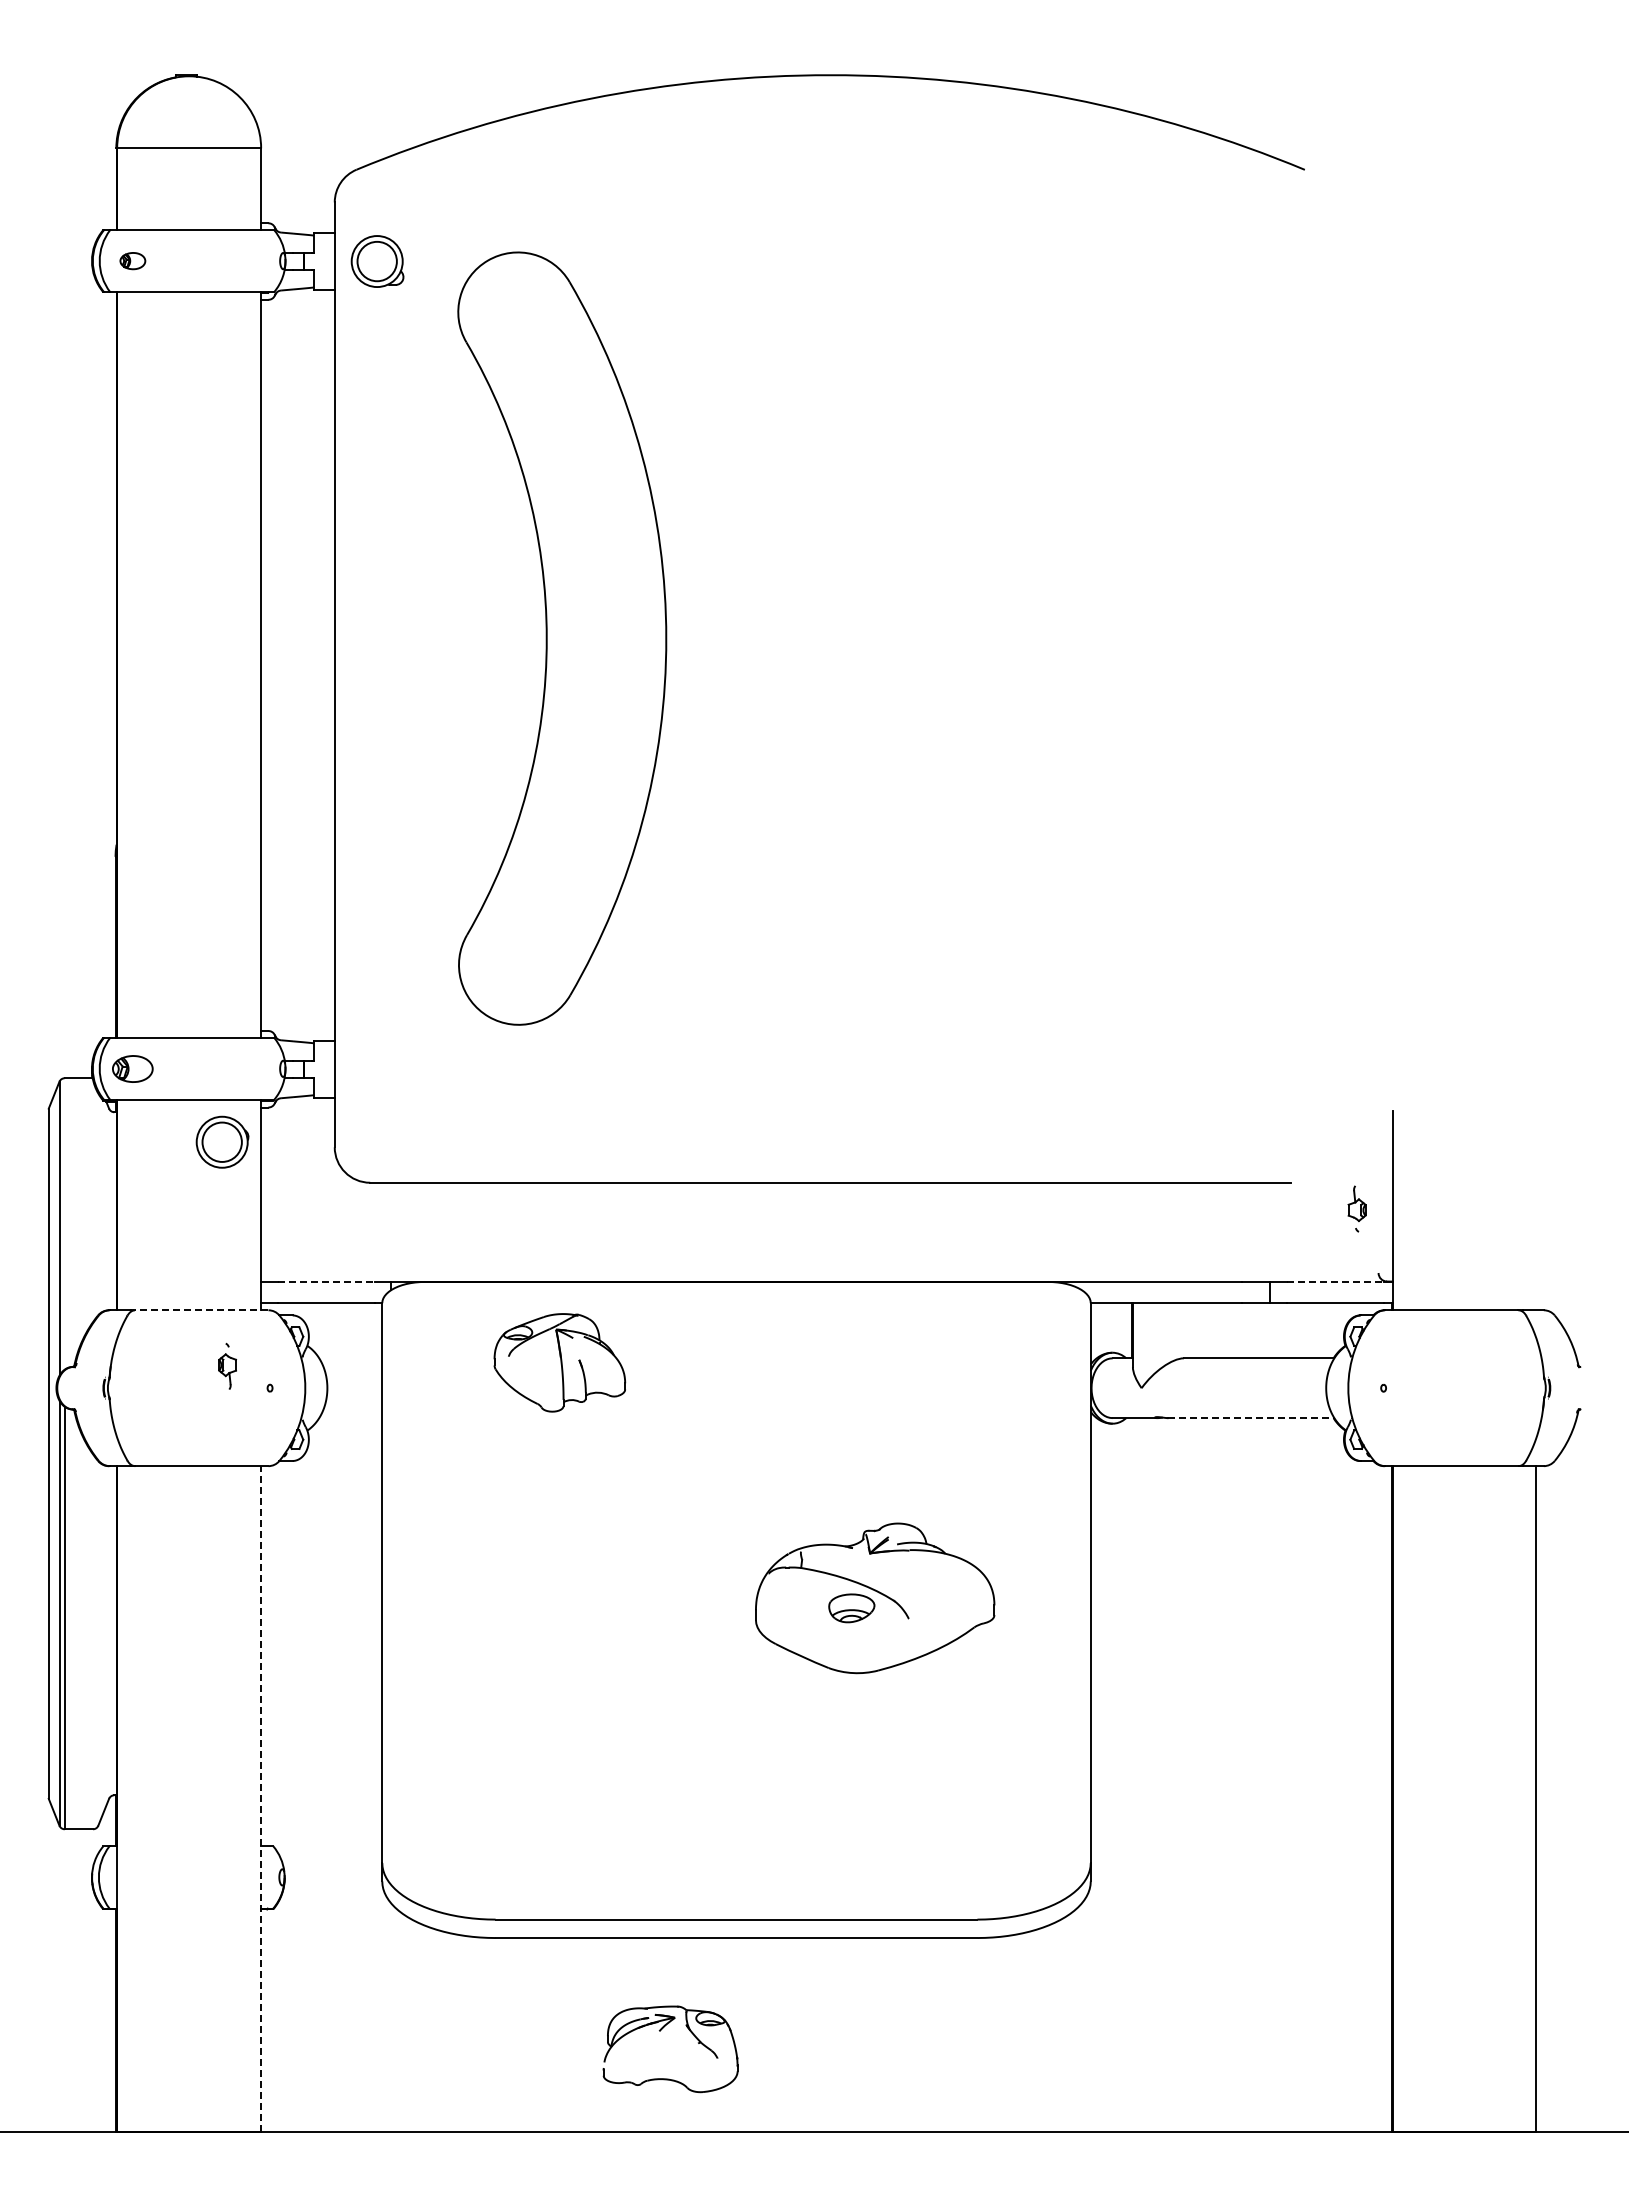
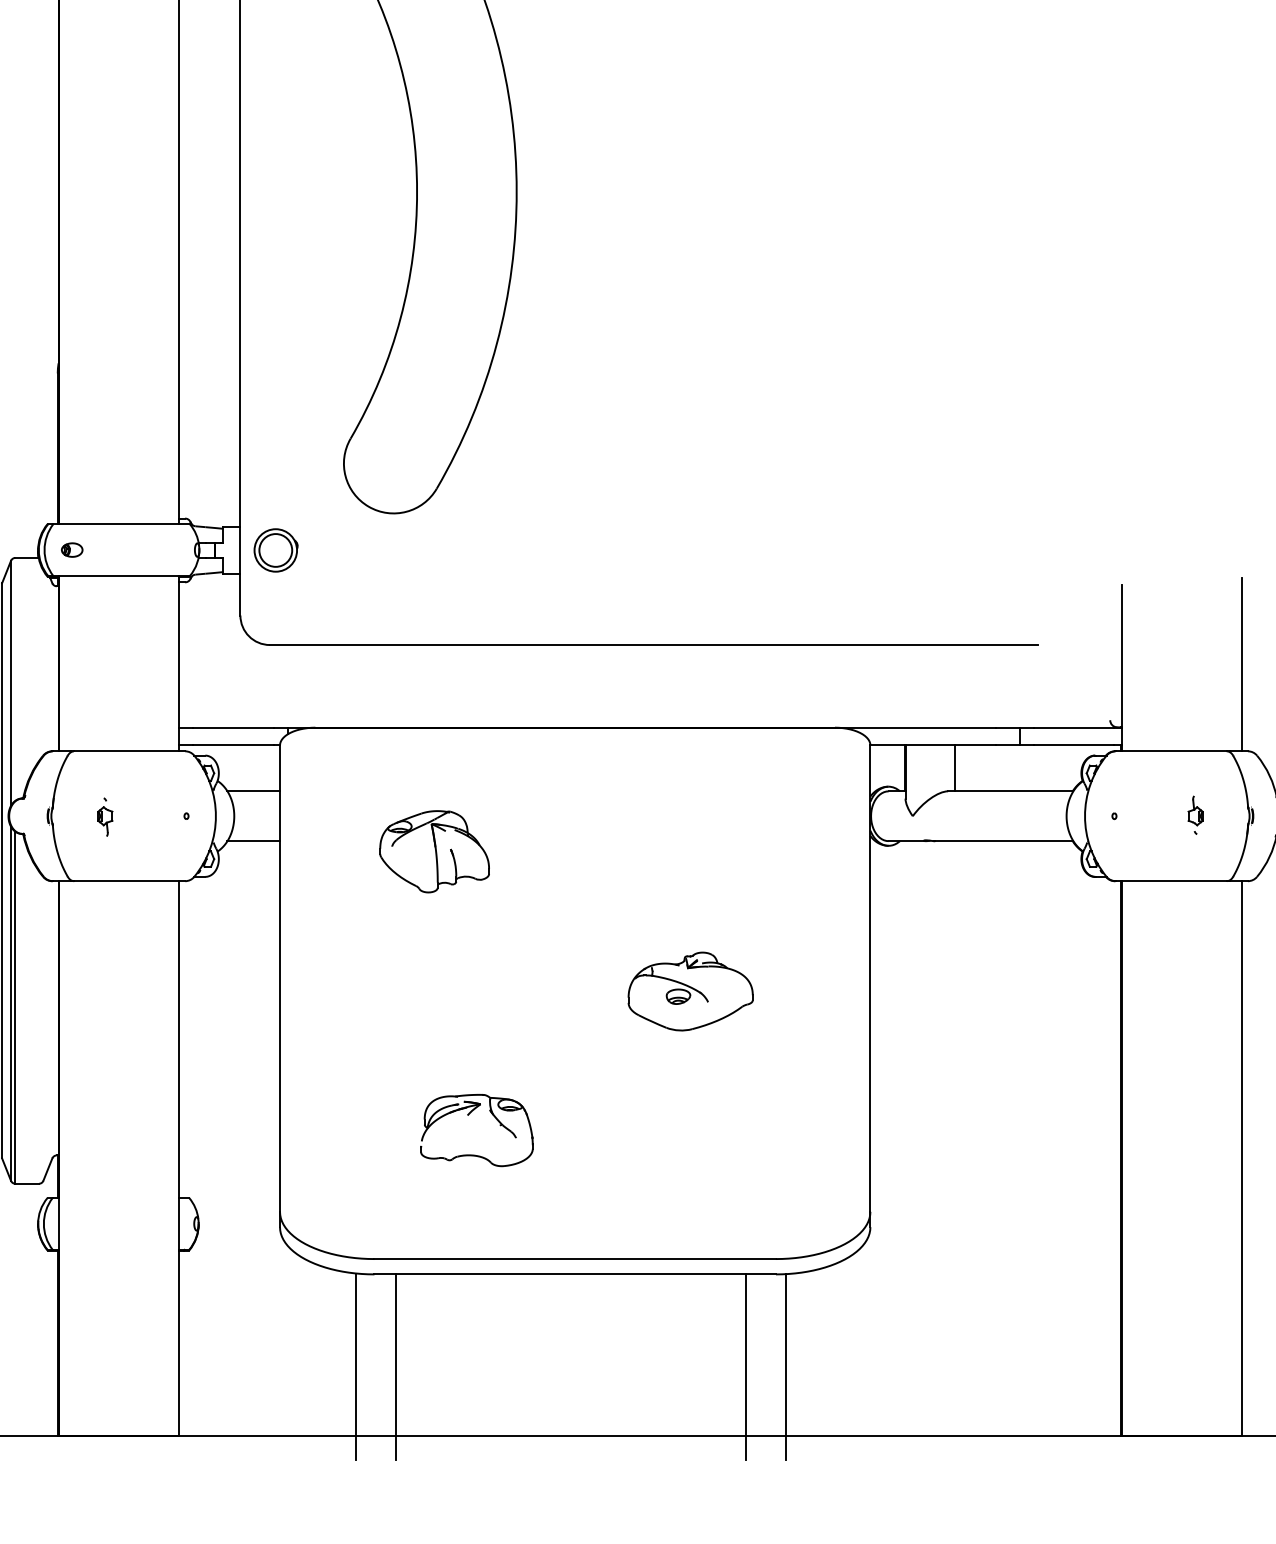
part: (132, 1068) -> (71, 549), size x0.62
part: (222, 1141) -> (276, 549), moved
line: (1536, 1206) -> (1241, 664), added
part: (1356, 1208) -> (1195, 814), moved
line: (326, 1281) -> (233, 727), dashed -> solid
line: (1335, 1281) -> (1074, 727), dashed -> solid
line: (201, 1310) -> (129, 751), dashed -> solid
line: (1192, 1330) -> (955, 768), added
line: (350, 1358) -> (253, 791), added
part: (559, 1362) -> (434, 851), moved
part: (227, 1365) -> (105, 816), moved
line: (350, 1418) -> (253, 841), added
line: (1251, 1418) -> (1004, 841), dashed -> solid
part: (874, 1598) -> (690, 991), size x0.62
line: (260, 1798) -> (178, 1158), dashed -> solid
part: (660, 2031) -> (468, 1115), moved
line: (473, 2048) -> (356, 1366), added
line: (989, 2048) -> (786, 1366), added
line: (521, 2049) -> (396, 1367), added
line: (941, 2049) -> (746, 1367), added

